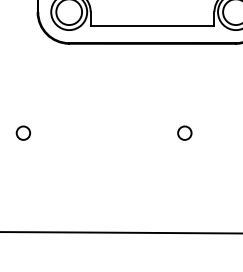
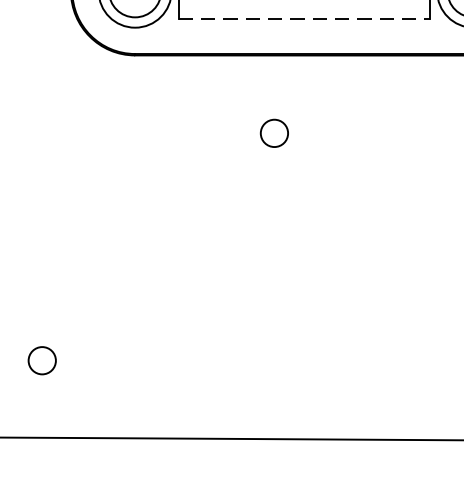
line: (152, 25) -> (304, 18), solid -> dashed
circle: (22, 132) -> (40, 359), moved
circle: (184, 132) -> (273, 131), moved

